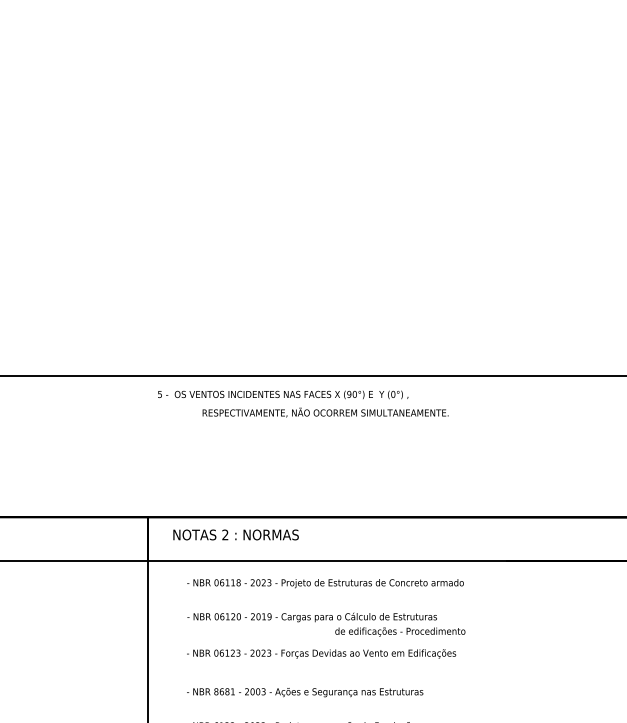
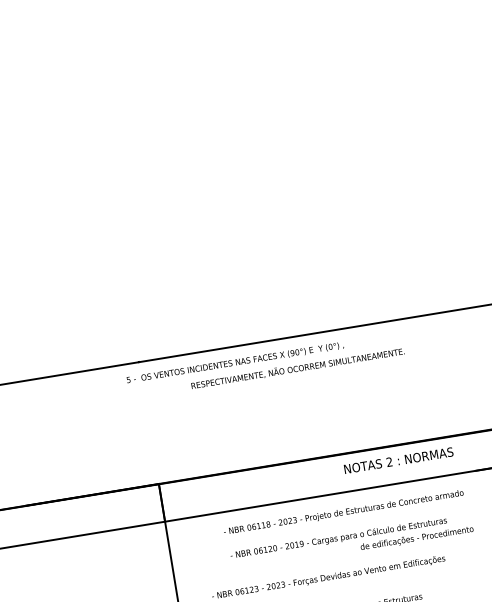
text: (283, 394) -> (235, 362), moved
text: (235, 534) -> (398, 460), moved
text: (325, 583) -> (343, 512), moved
text: (326, 624) -> (352, 542), moved

